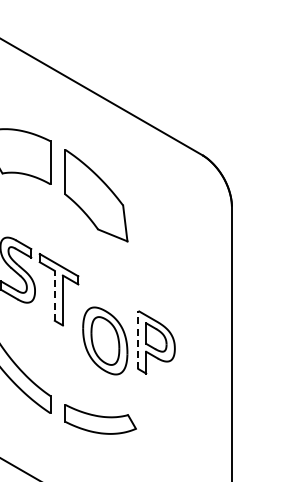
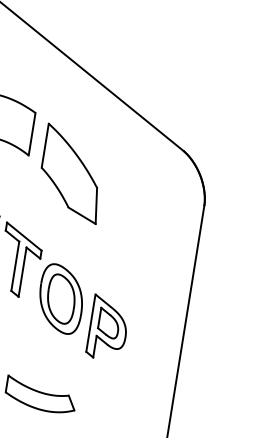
line: (54, 295) -> (15, 265), dashed -> solid
line: (138, 339) -> (91, 322), dashed -> solid
part: (105, 340) -> (61, 298), moved

